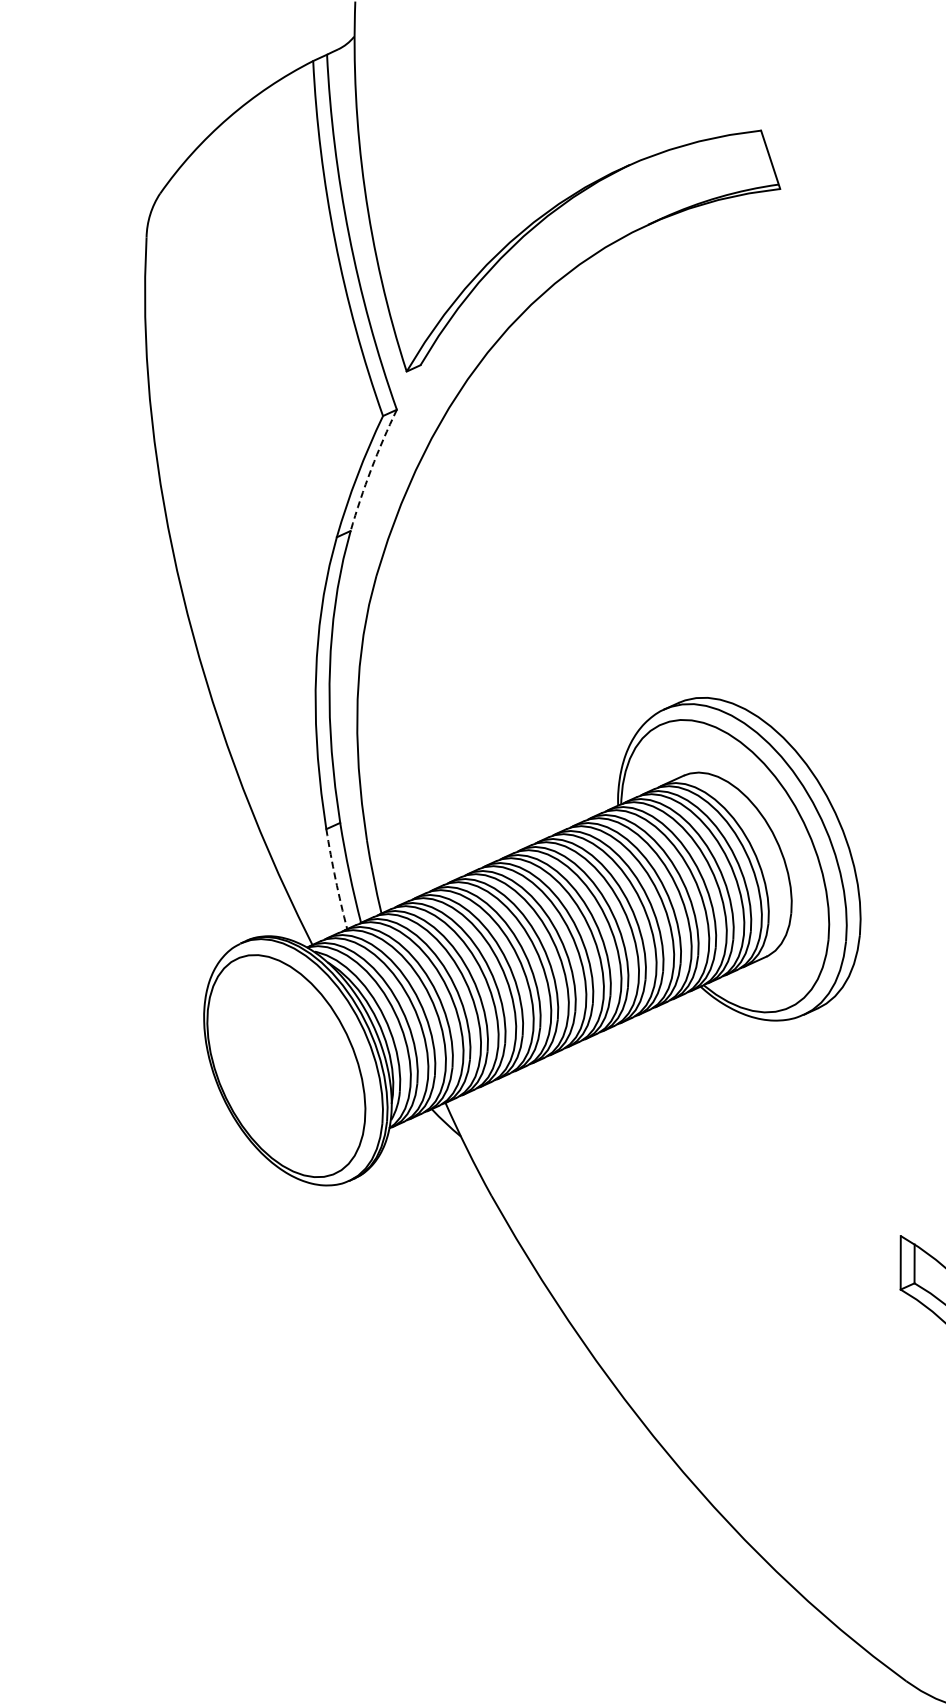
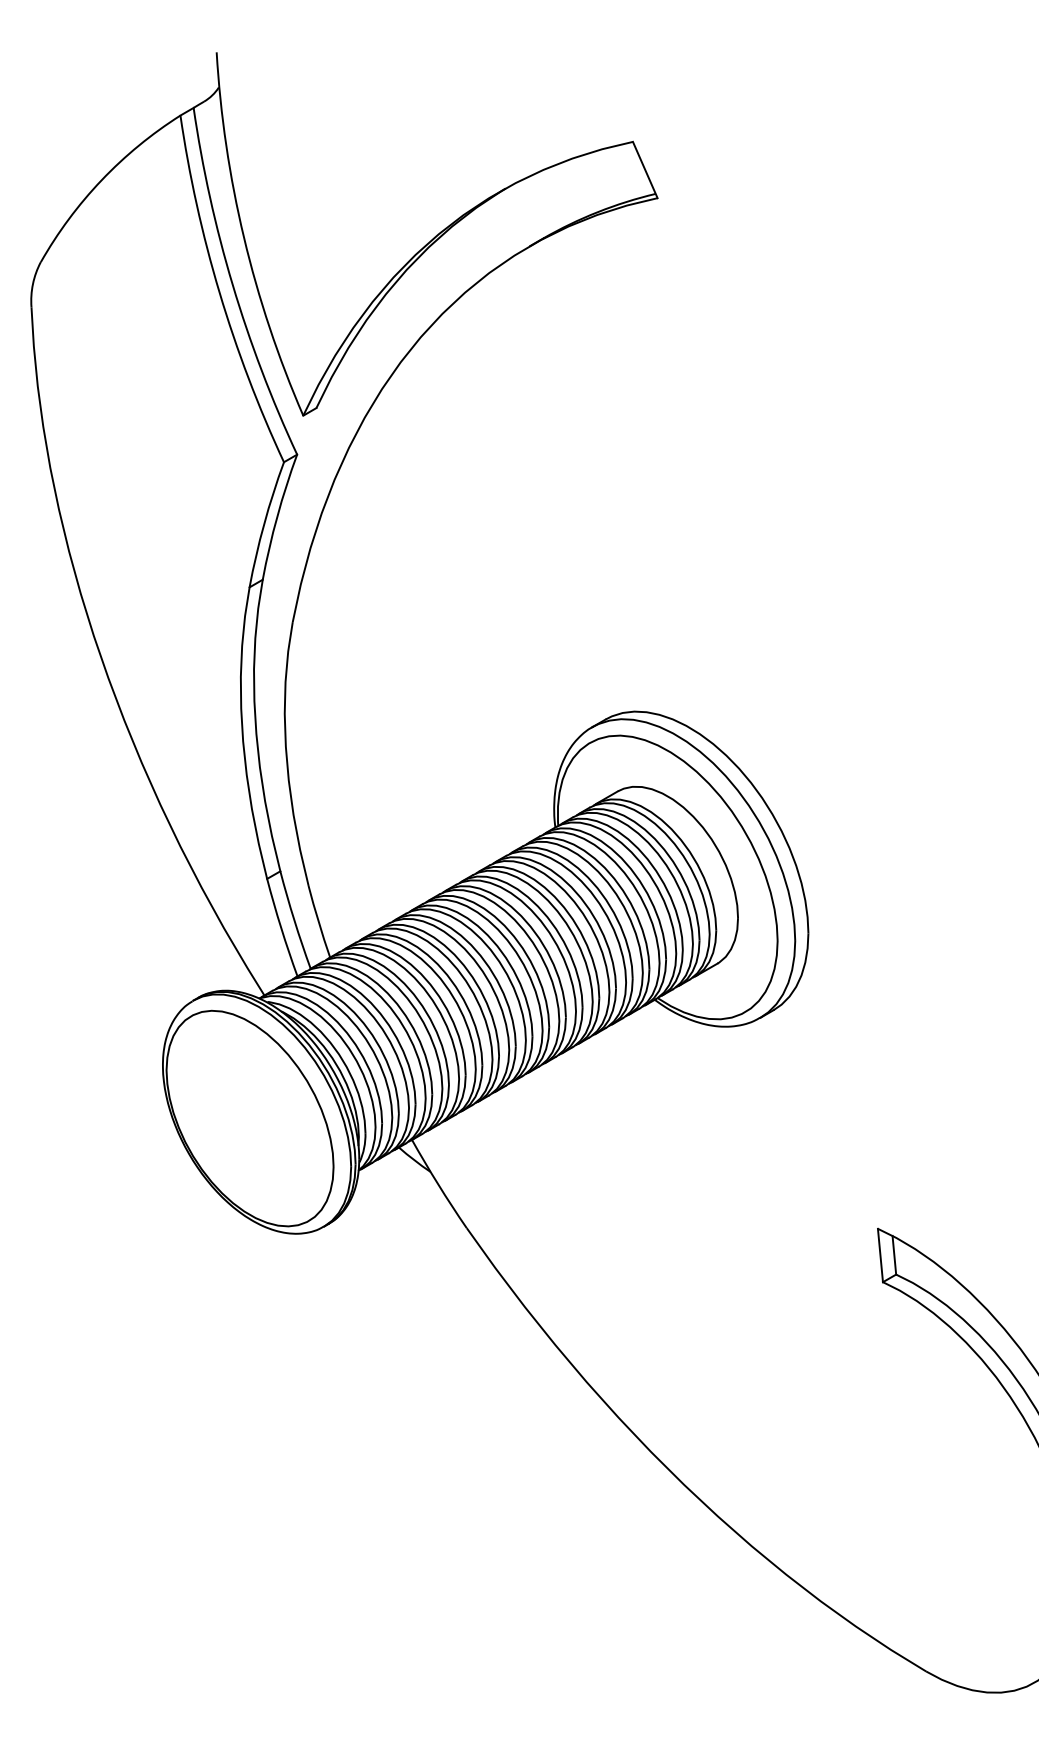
arc: (371, 469) -> (277, 516), dashed -> solid
arc: (335, 879) -> (281, 928), dashed -> solid

